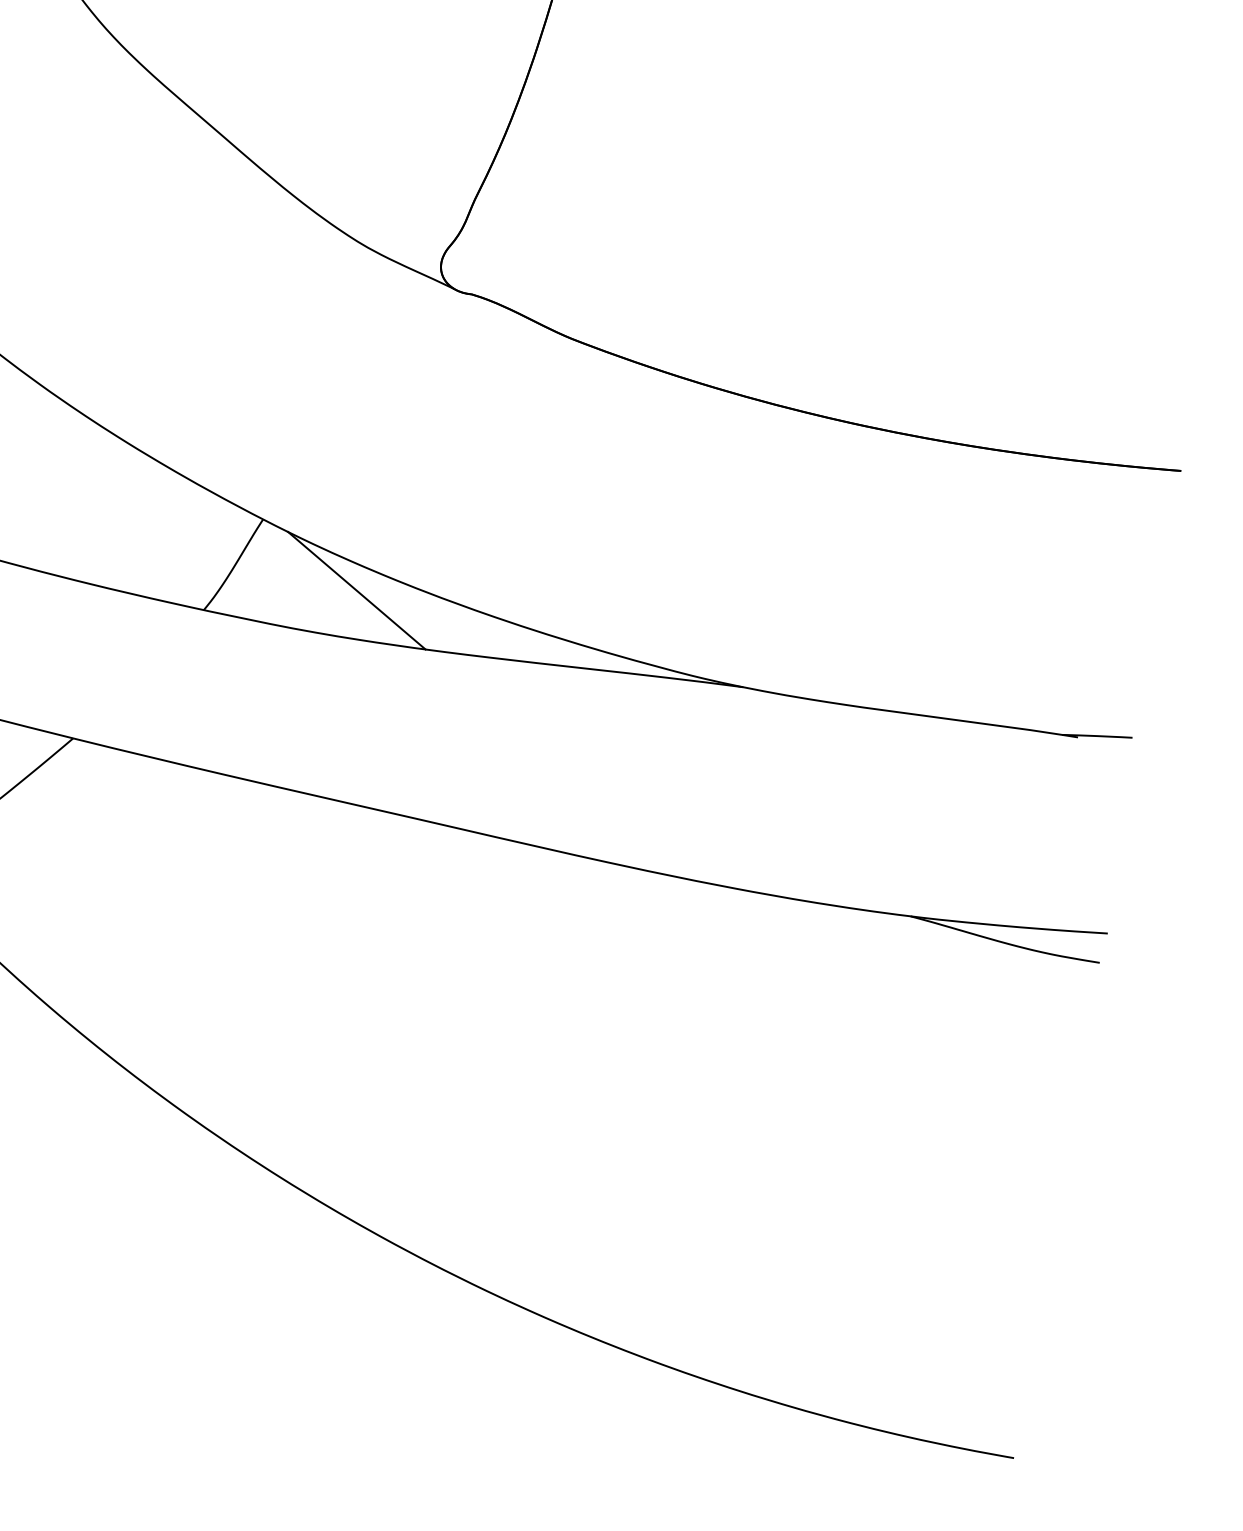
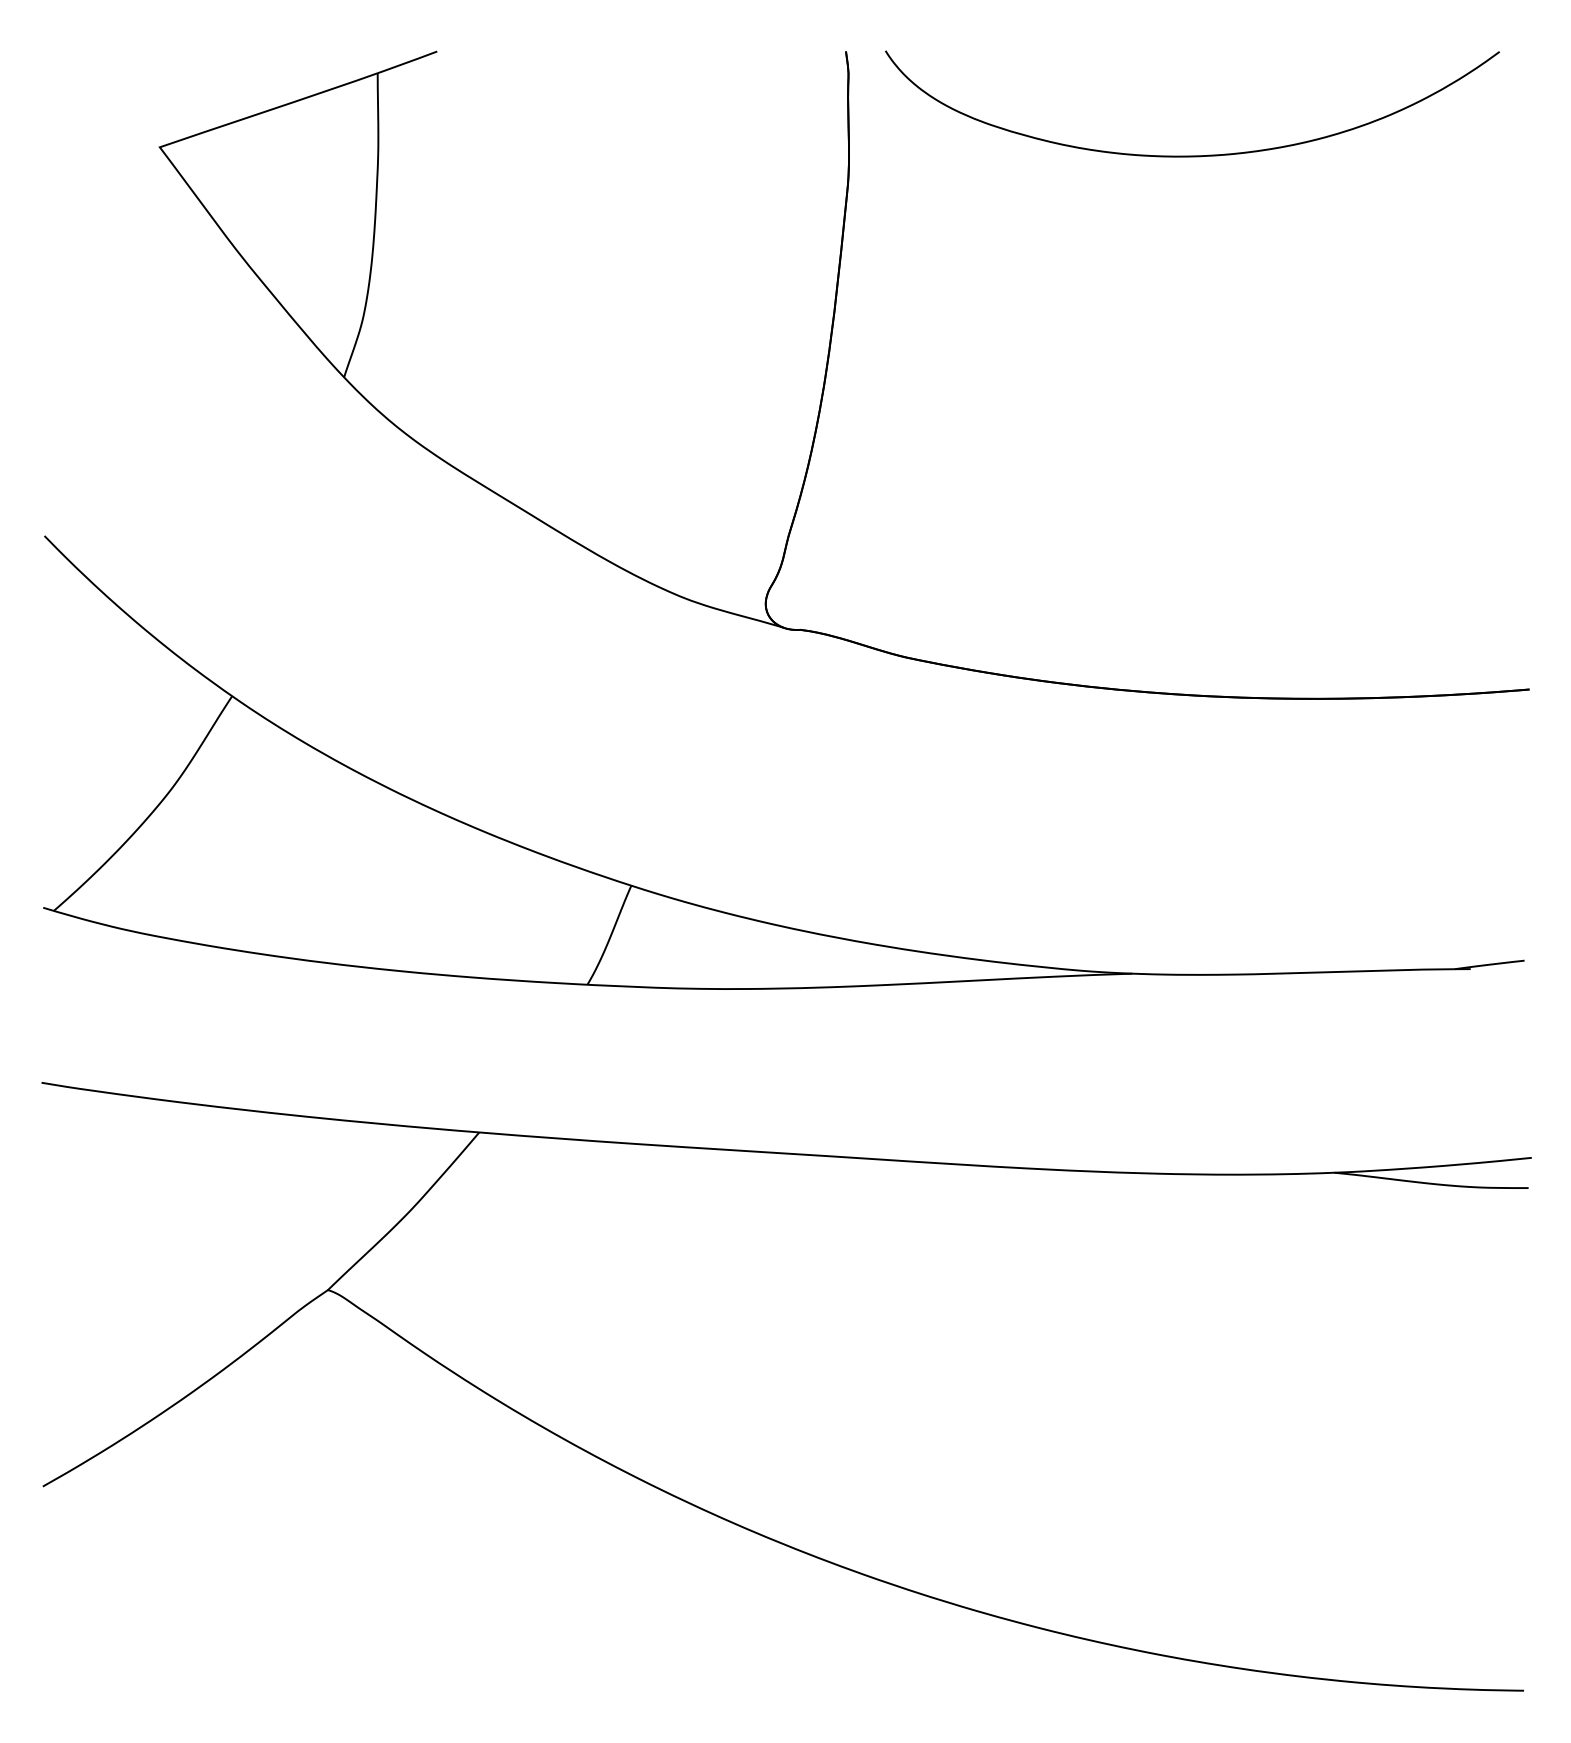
line: (356, 590) -> (734, 940), removed

